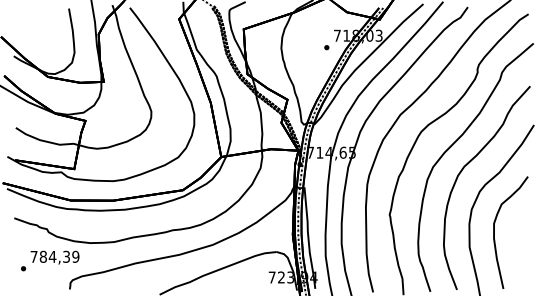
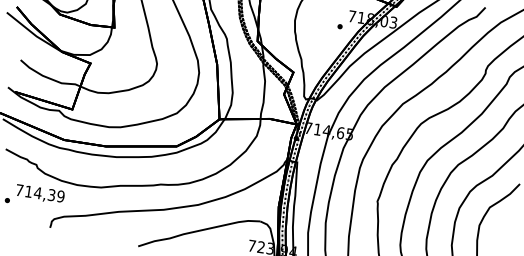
text: (42, 256) -> (27, 191), 784,39 -> 714,39

